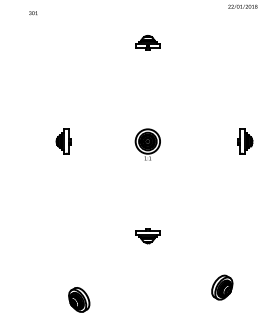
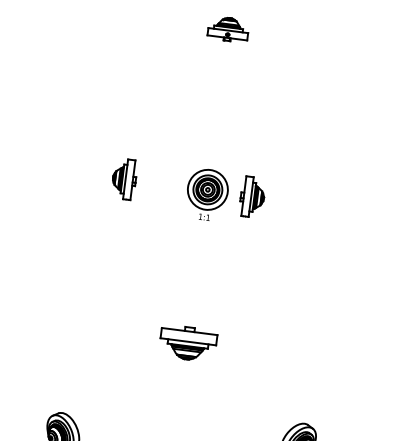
part: (63, 141) -> (124, 179), moved
part: (245, 141) -> (252, 197), moved
part: (147, 236) -> (187, 344), size x1.4

